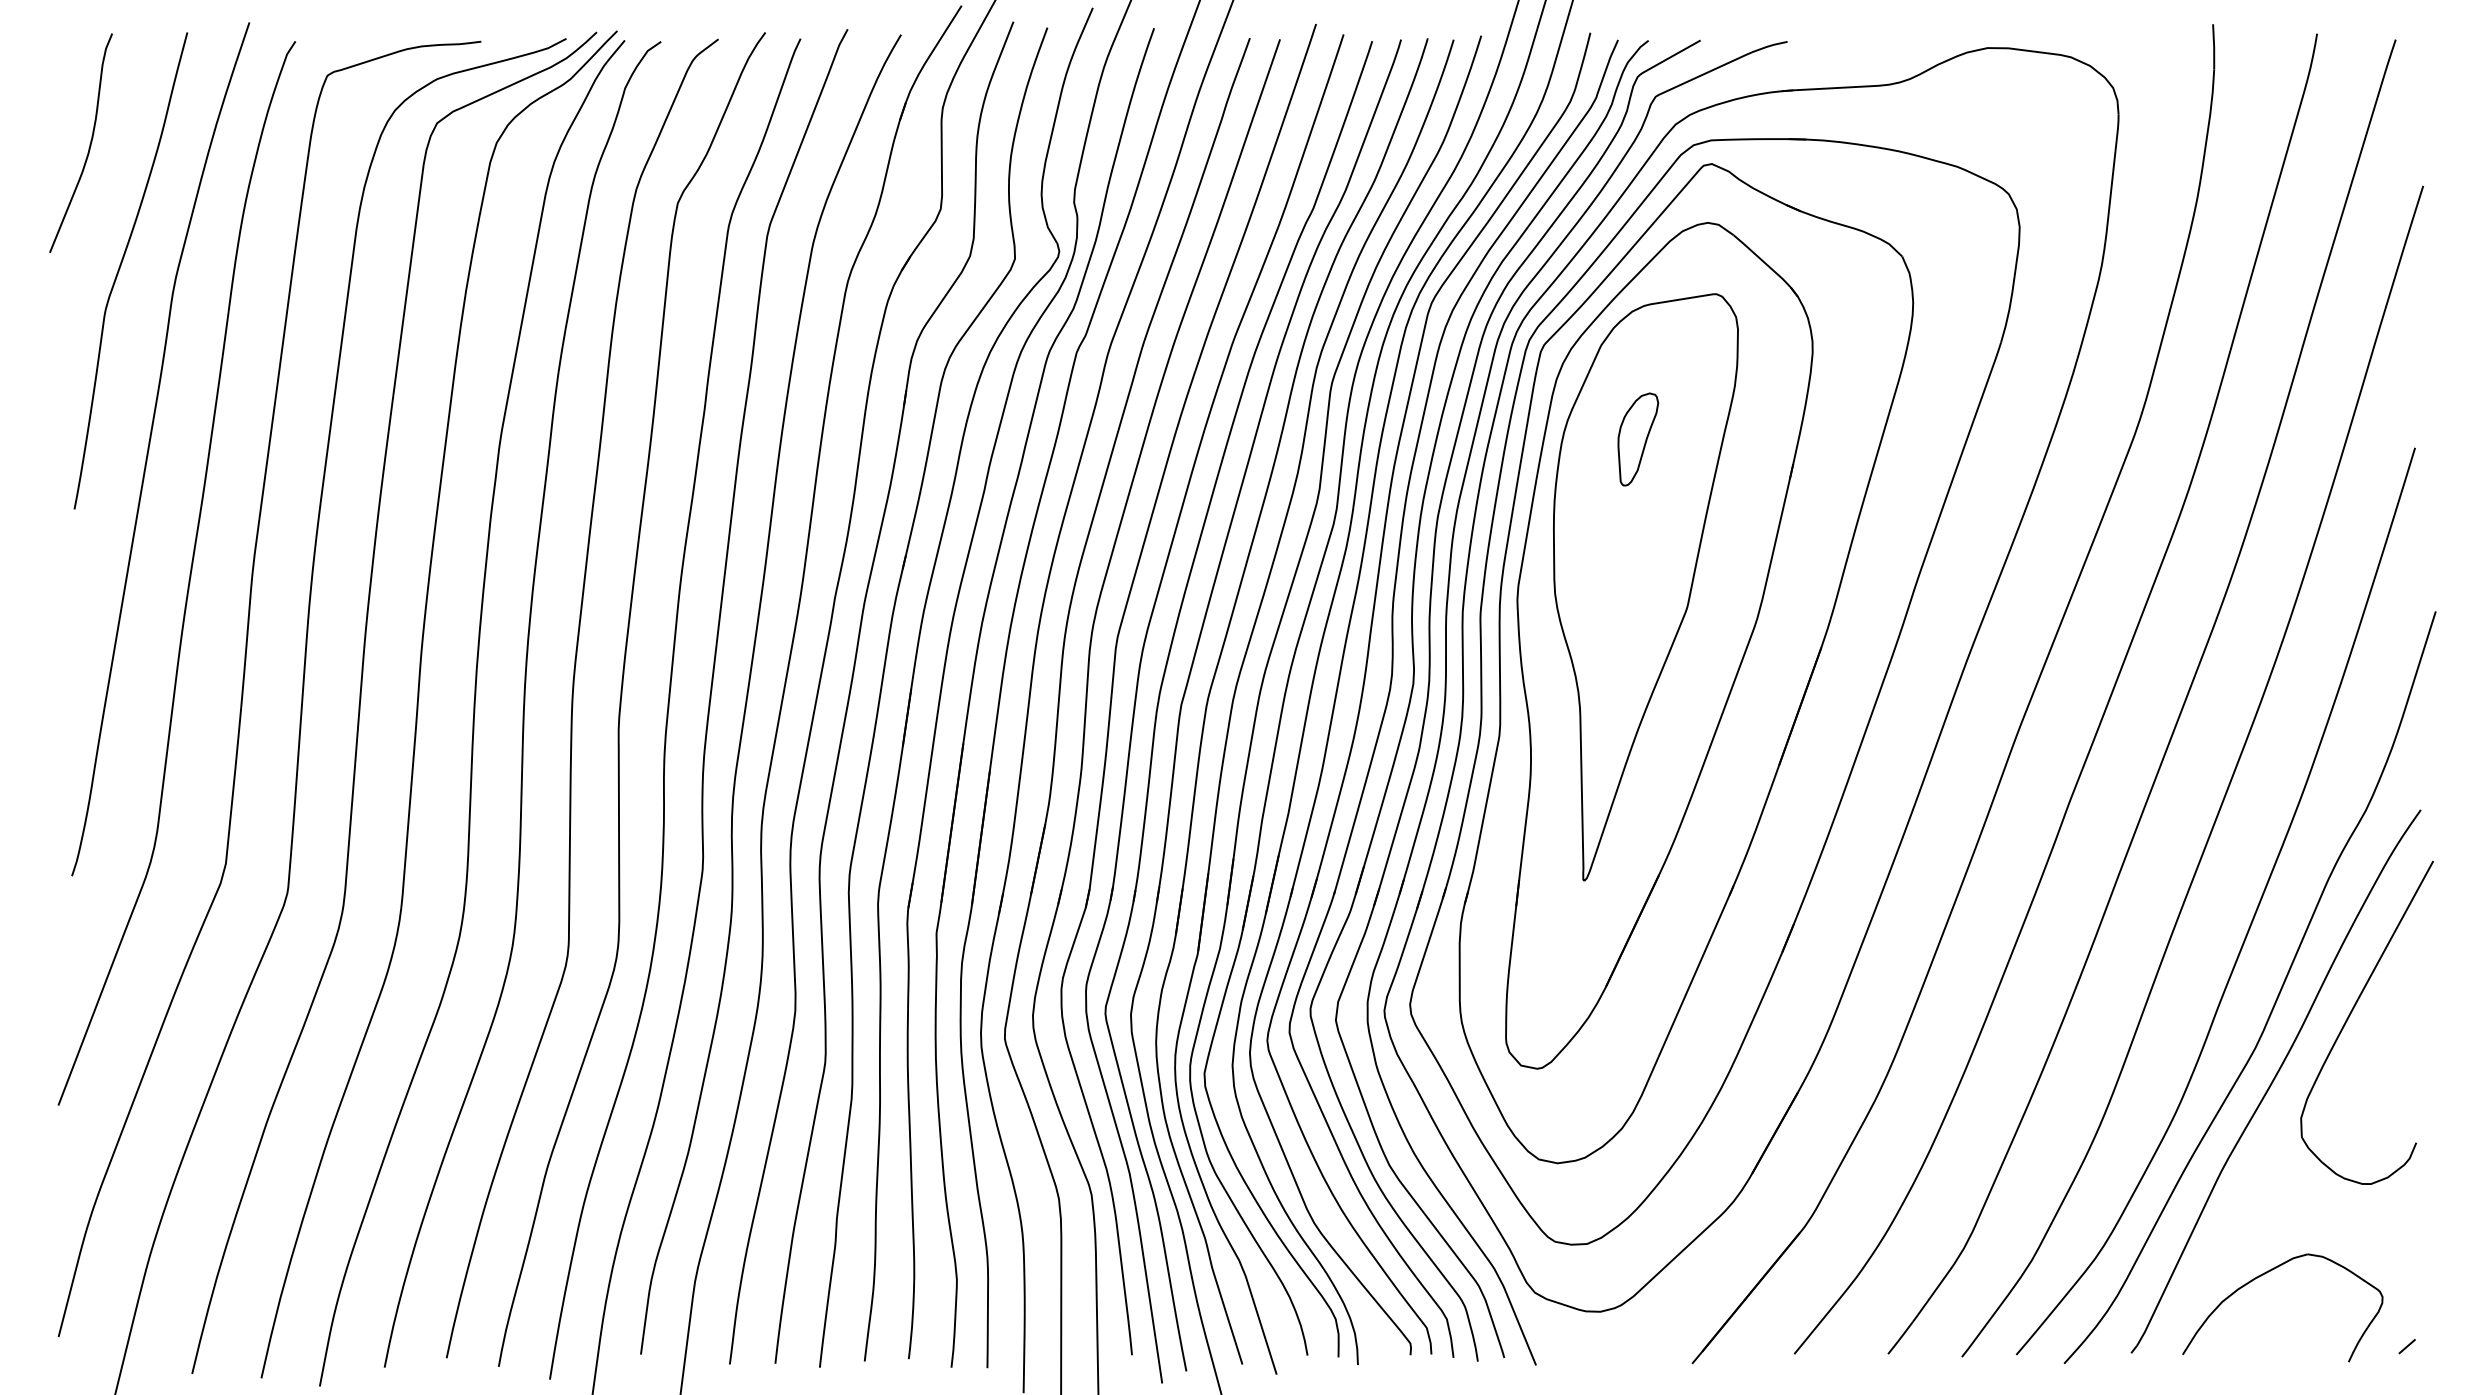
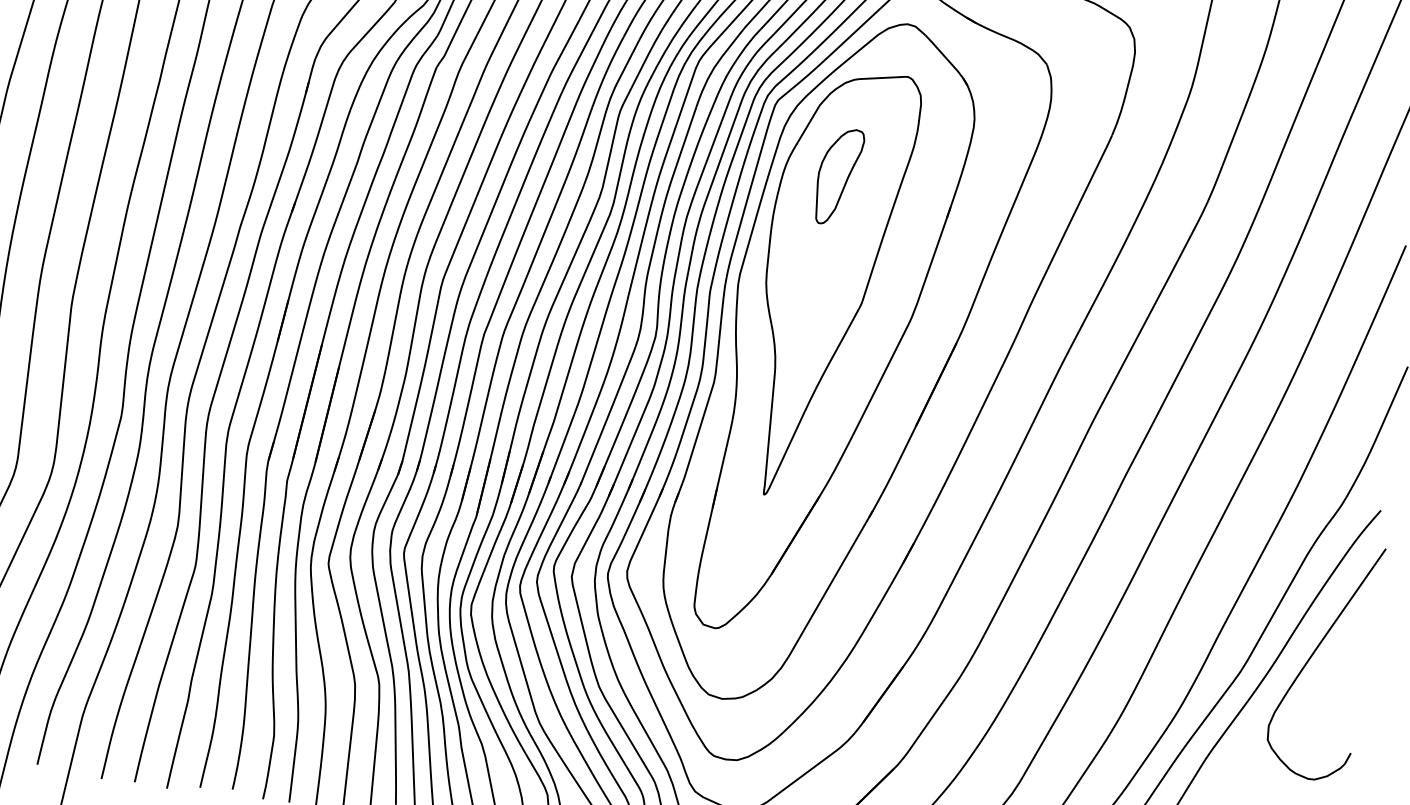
part: (1638, 439) -> (839, 176), size x1.43

